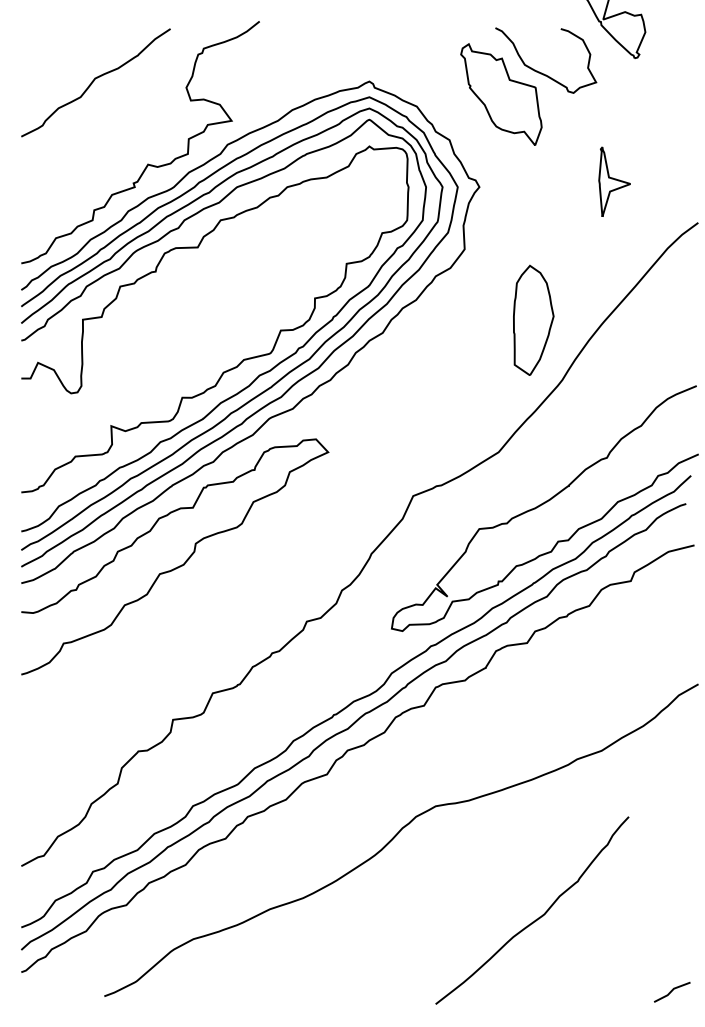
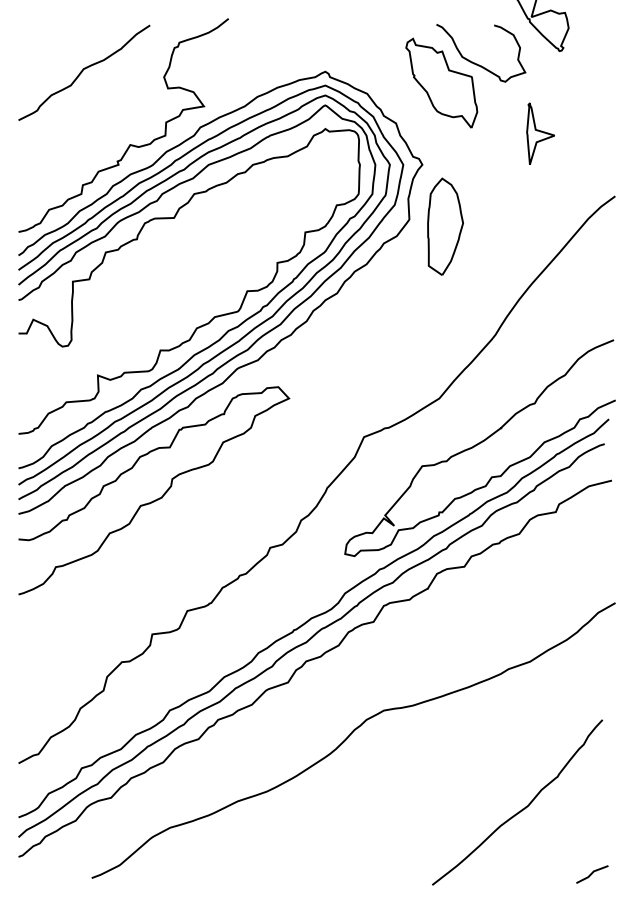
part: (614, 181) -> (540, 133), moved
part: (533, 319) -> (445, 225), moved
curve: (539, 916) -> (523, 807), moved

